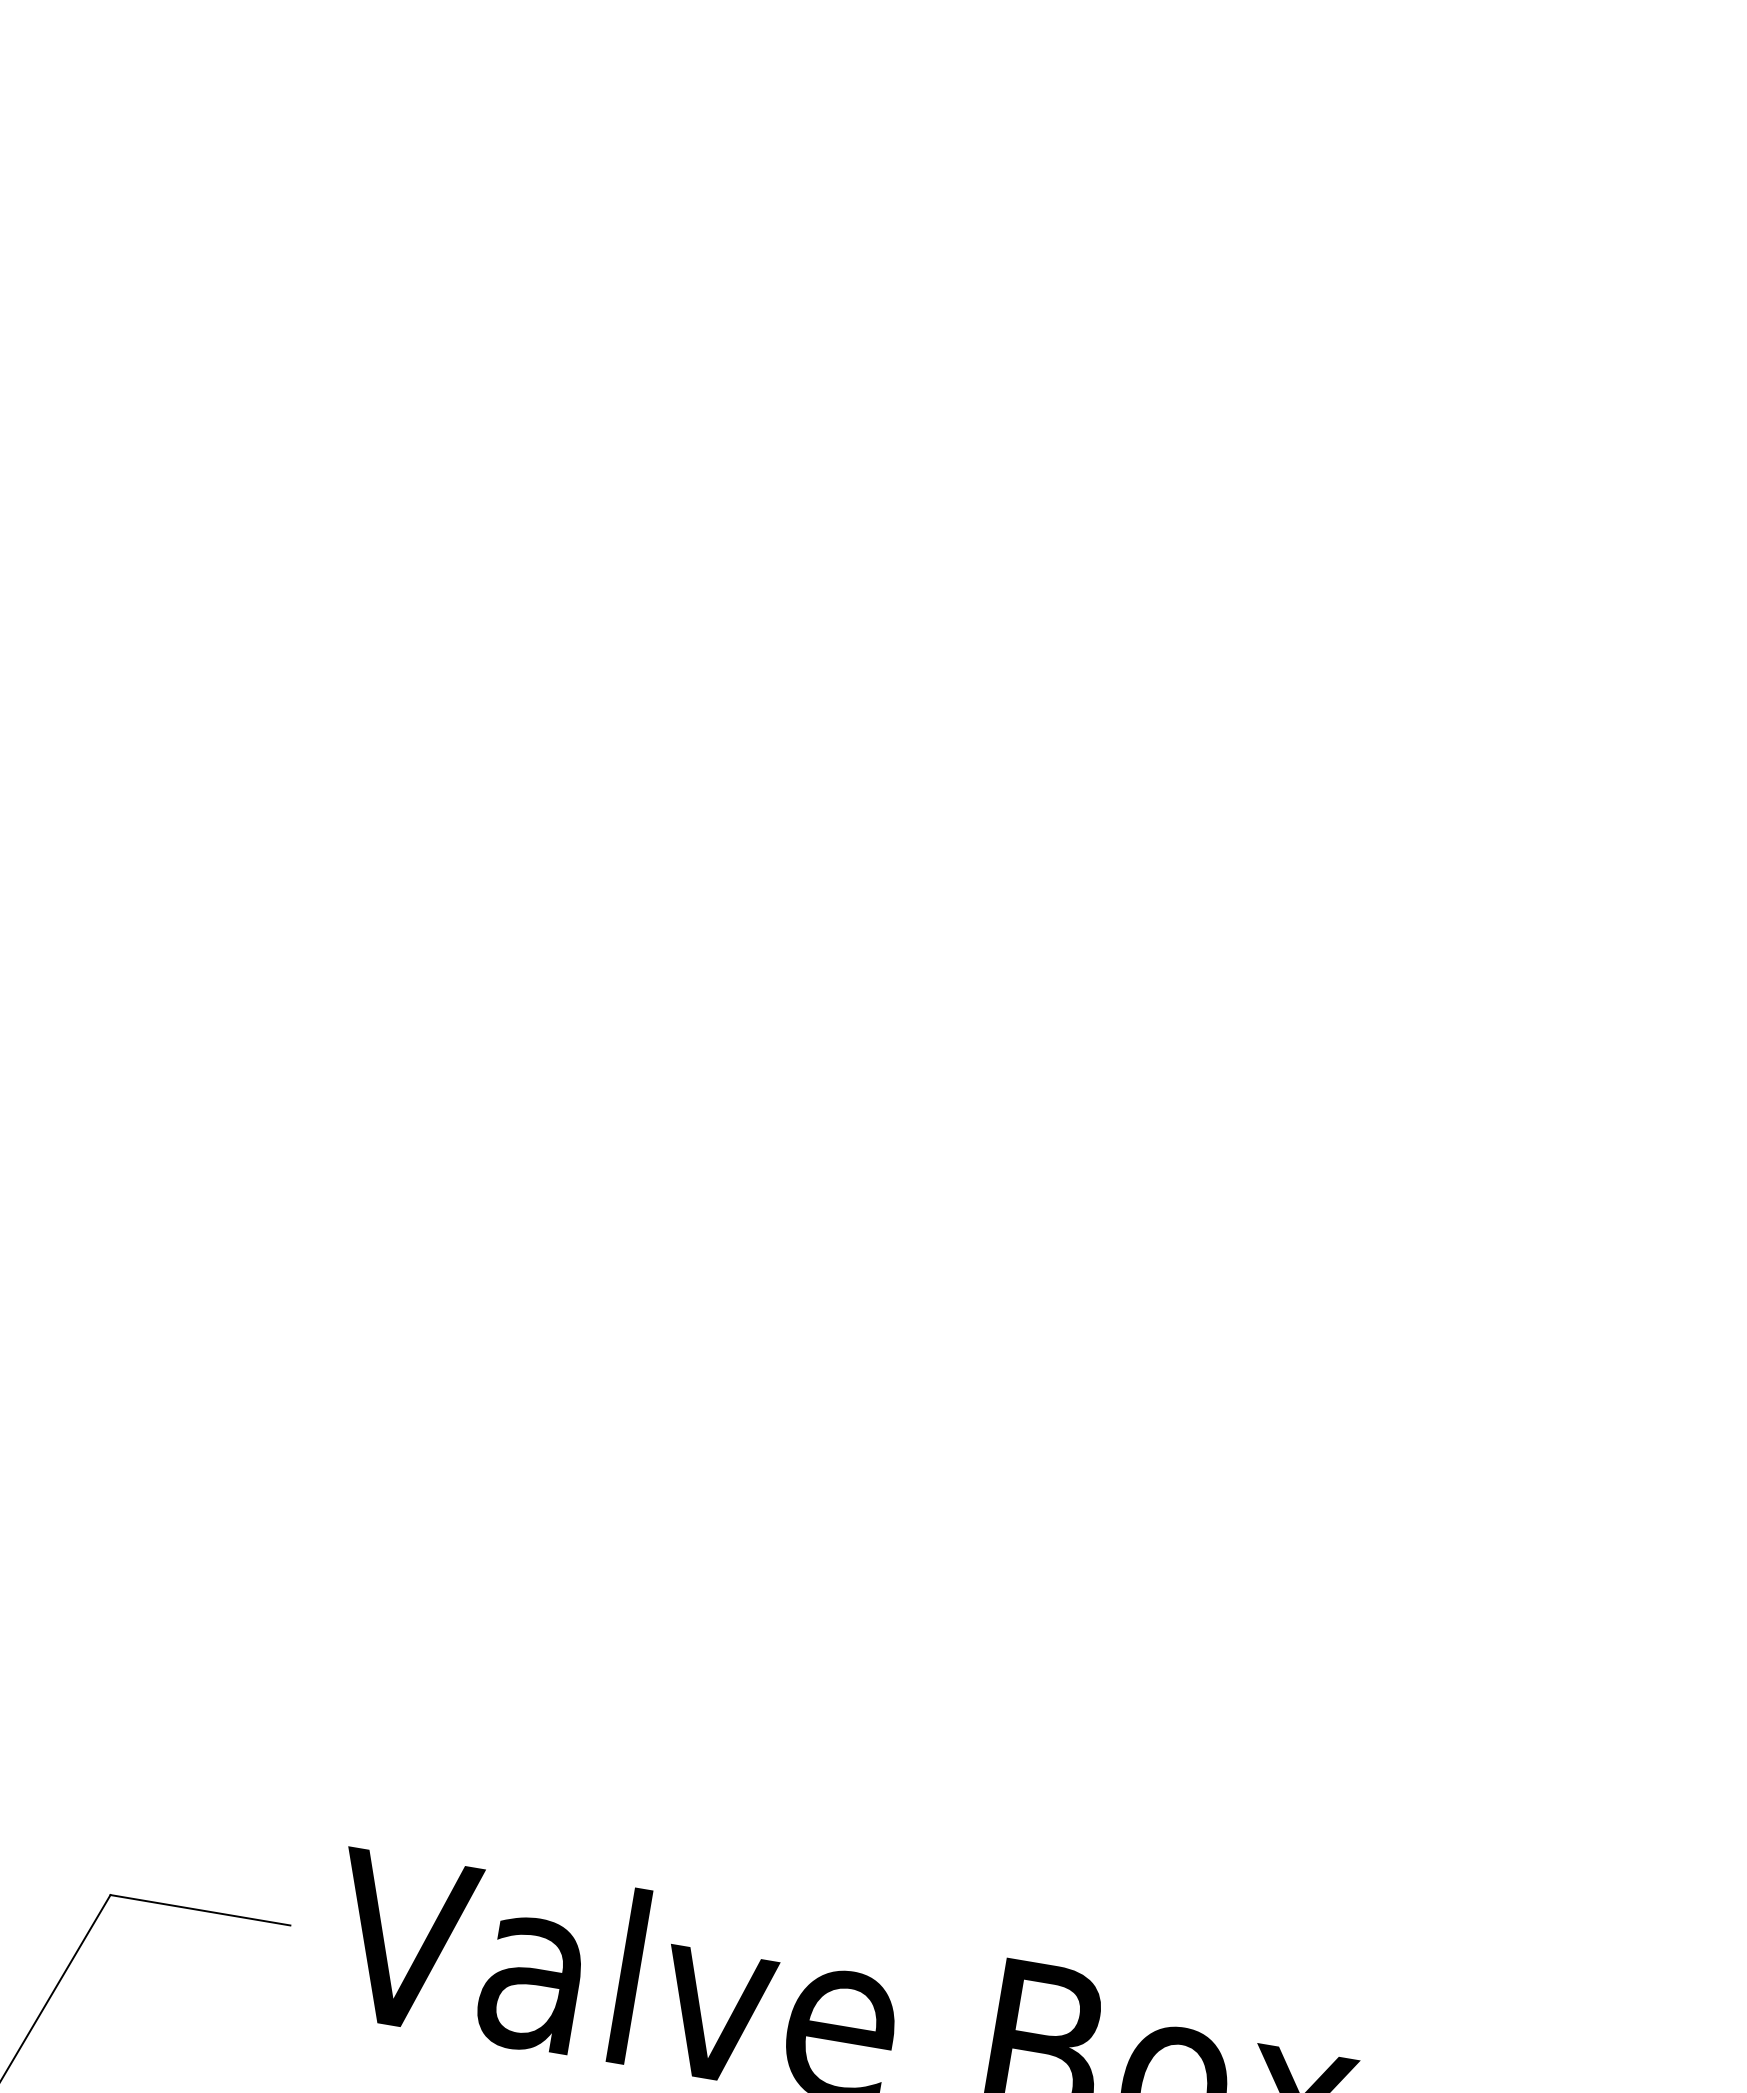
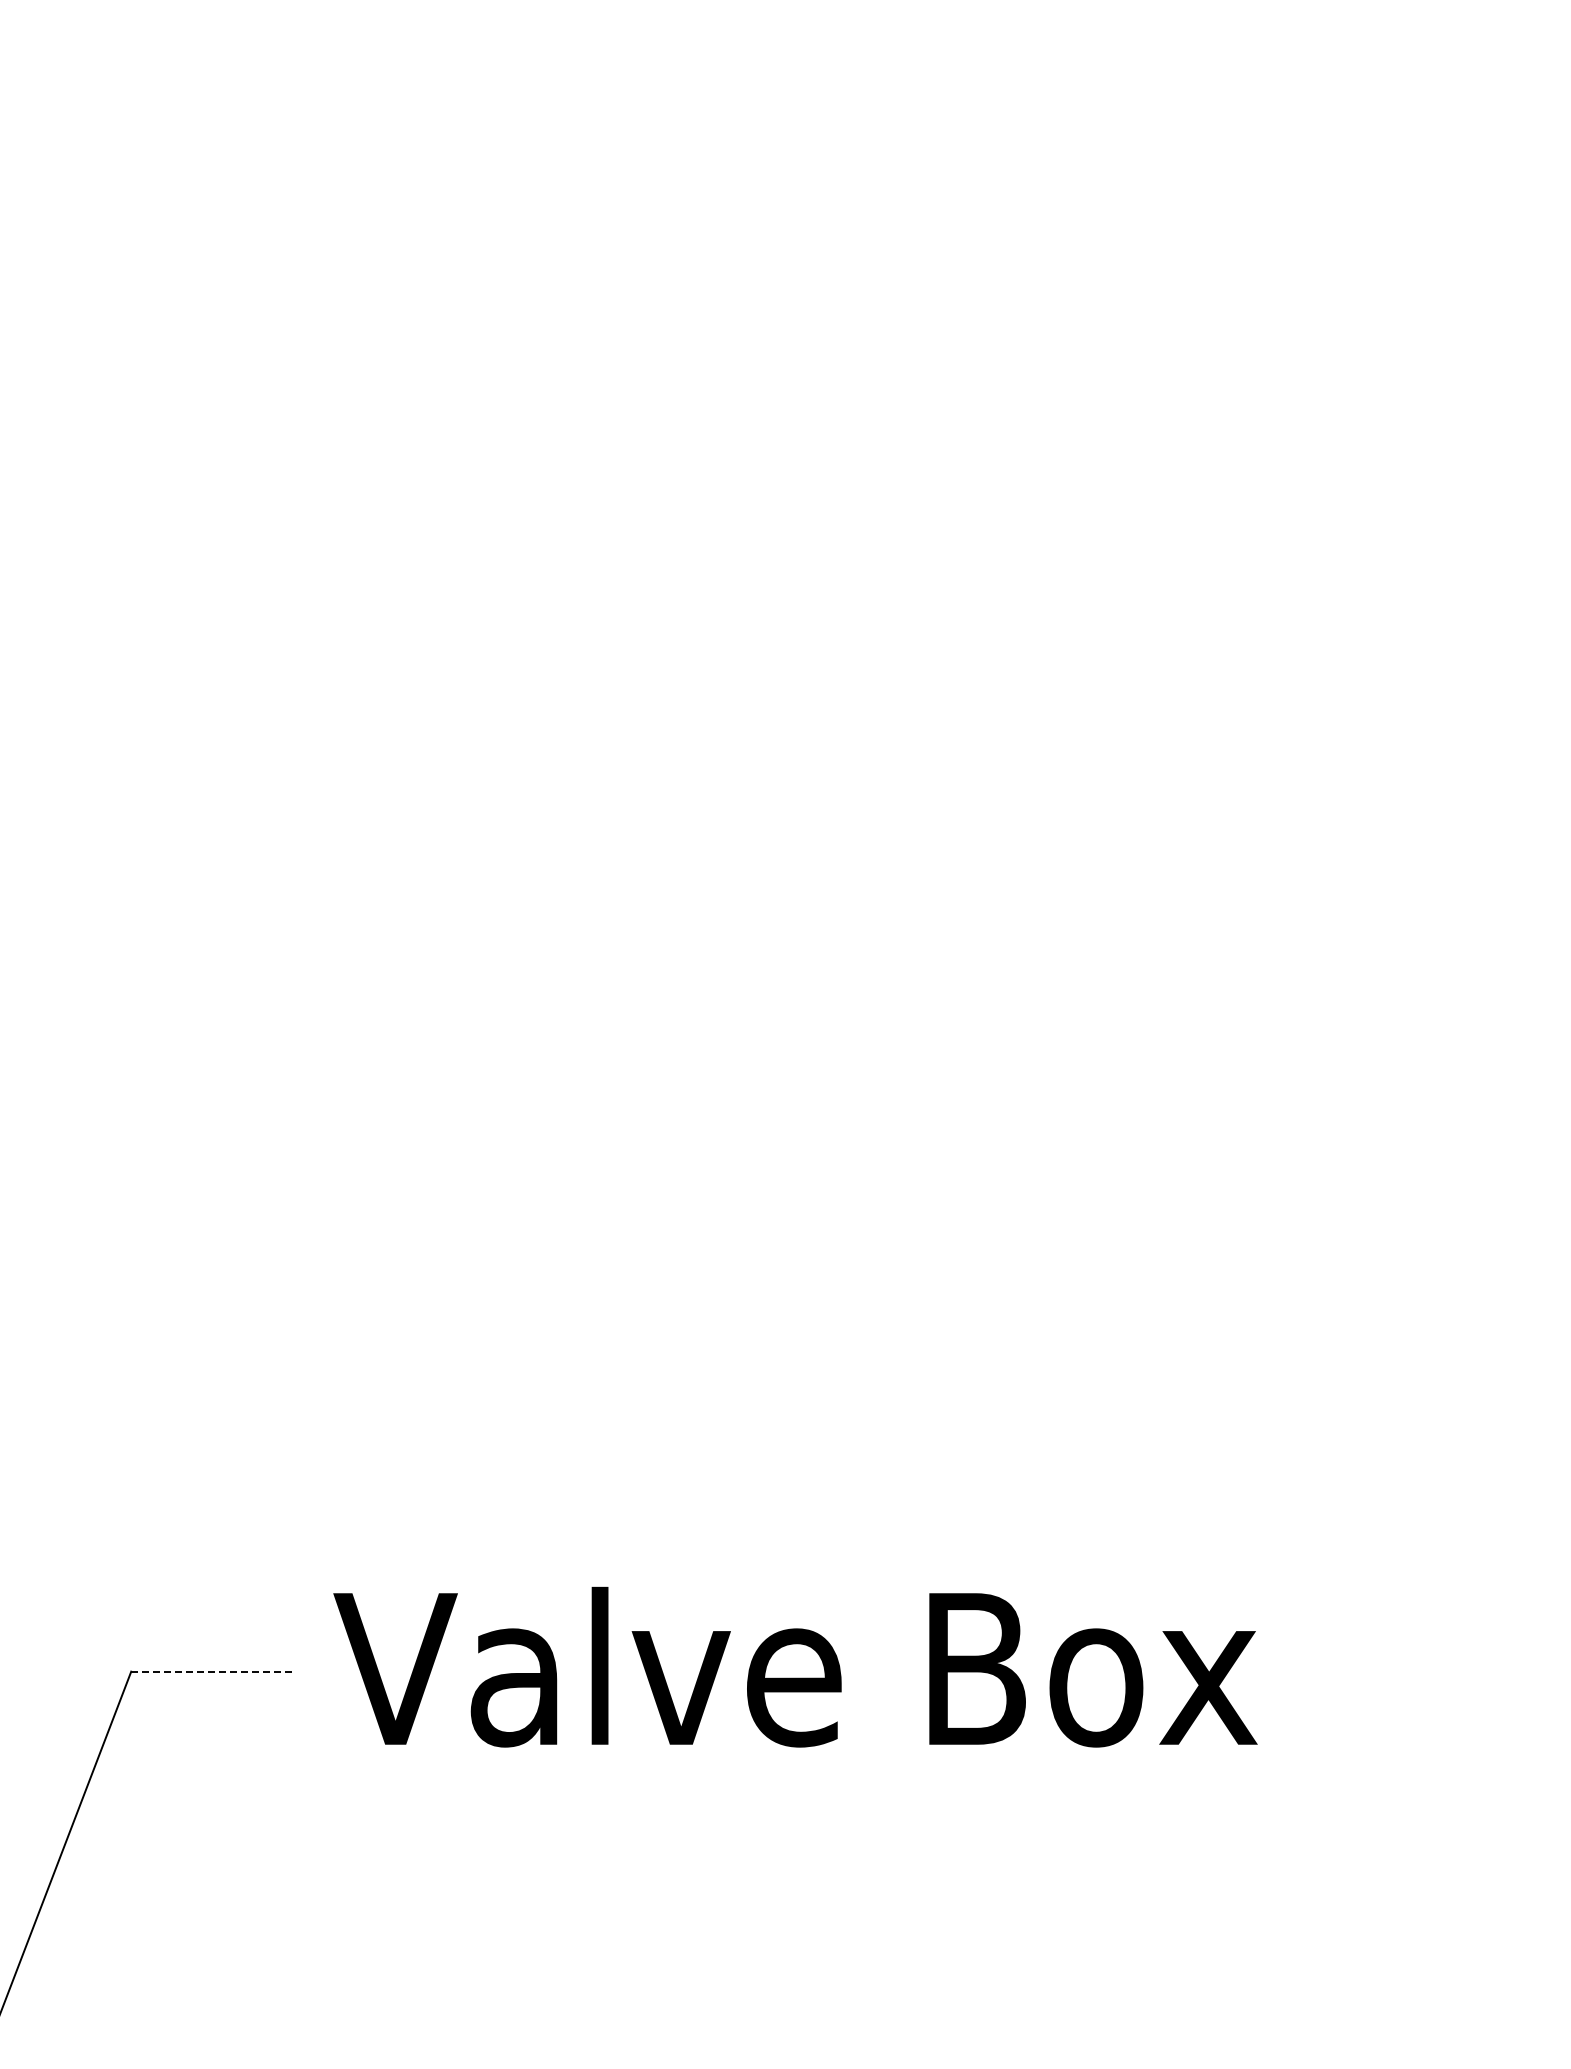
line: (201, 1910) -> (213, 1671), solid -> dashed

